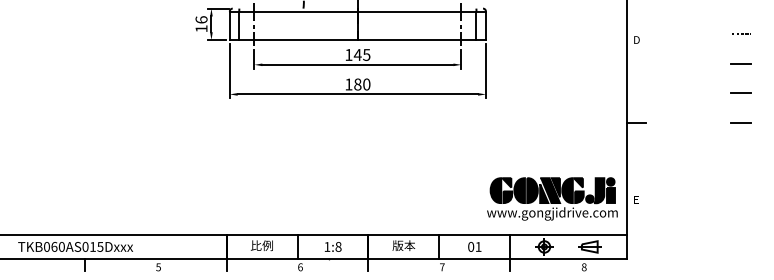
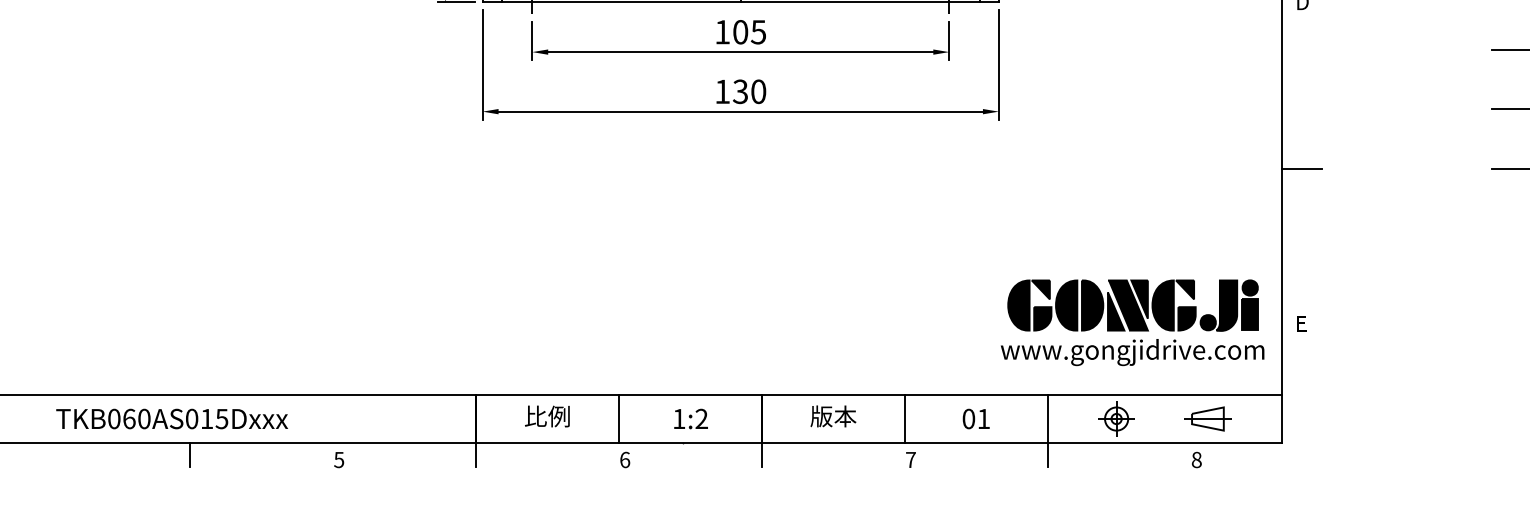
text: (357, 54) -> (739, 31), 145 -> 105
text: (357, 84) -> (739, 91), 180 -> 130
text: (338, 246) -> (701, 418), 1:8 -> 1:2

